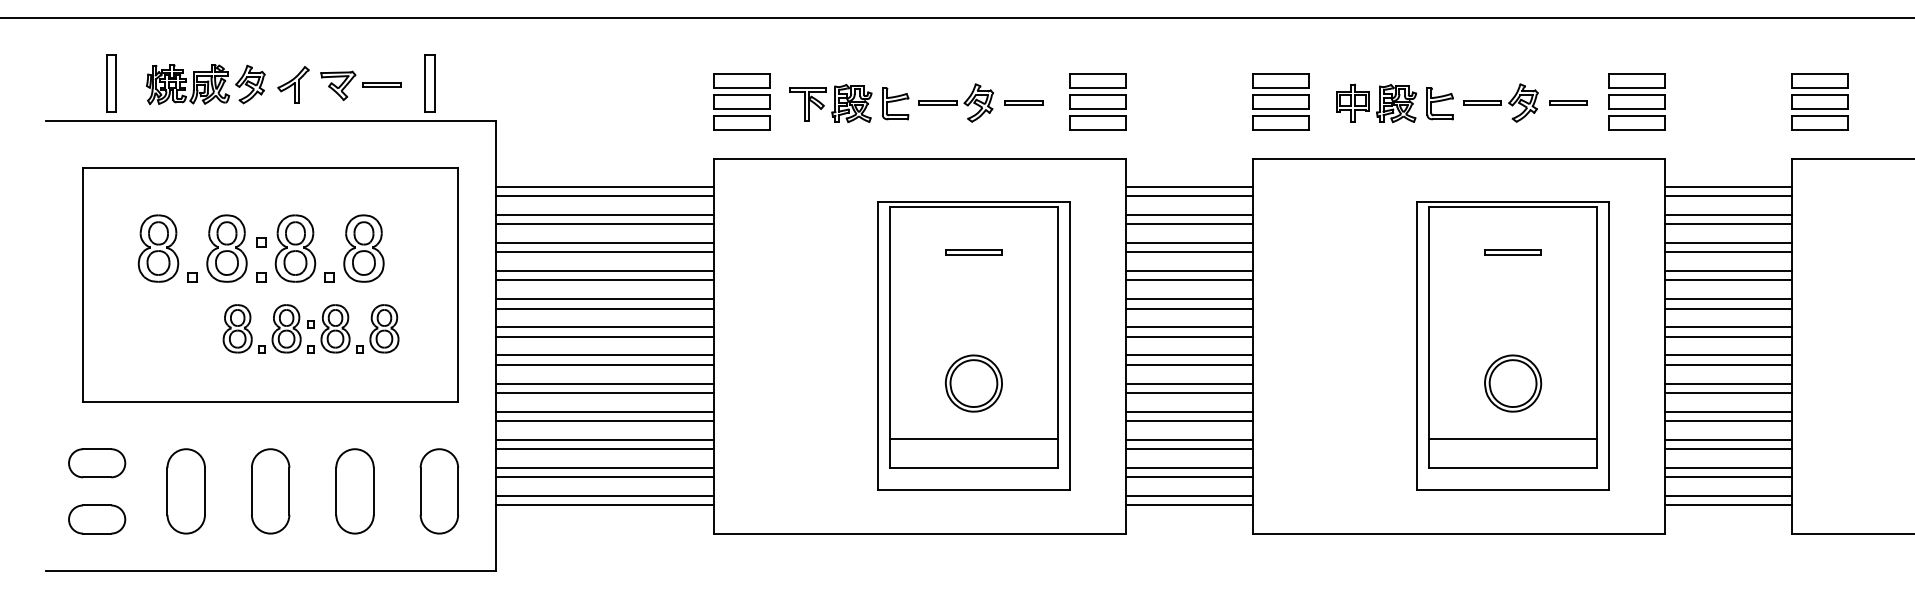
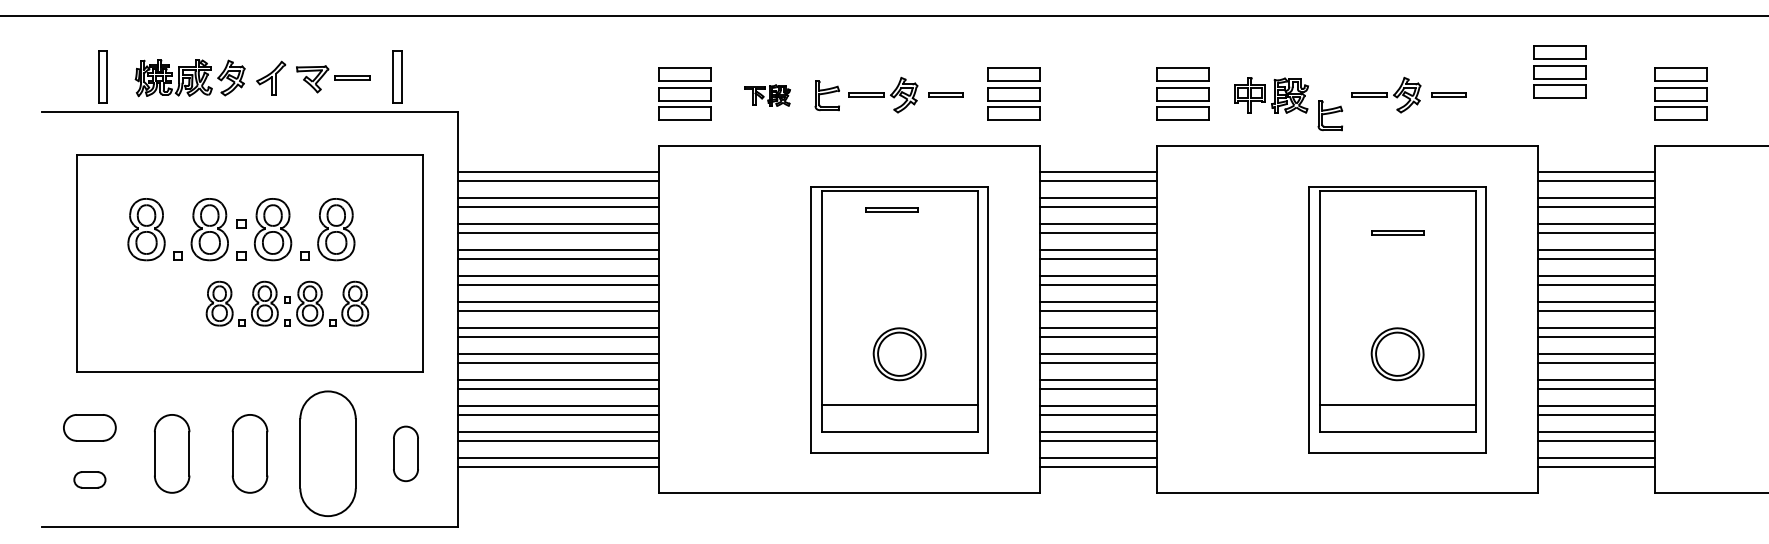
part: (1636, 101) -> (1559, 71), moved
part: (830, 103) -> (767, 95), size x0.6
part: (1440, 103) -> (1330, 115), moved
part: (973, 251) -> (891, 209), moved
part: (354, 491) -> (327, 453), size x1.6
part: (438, 491) -> (405, 453), size x0.7
part: (96, 519) -> (89, 479), size x0.6

